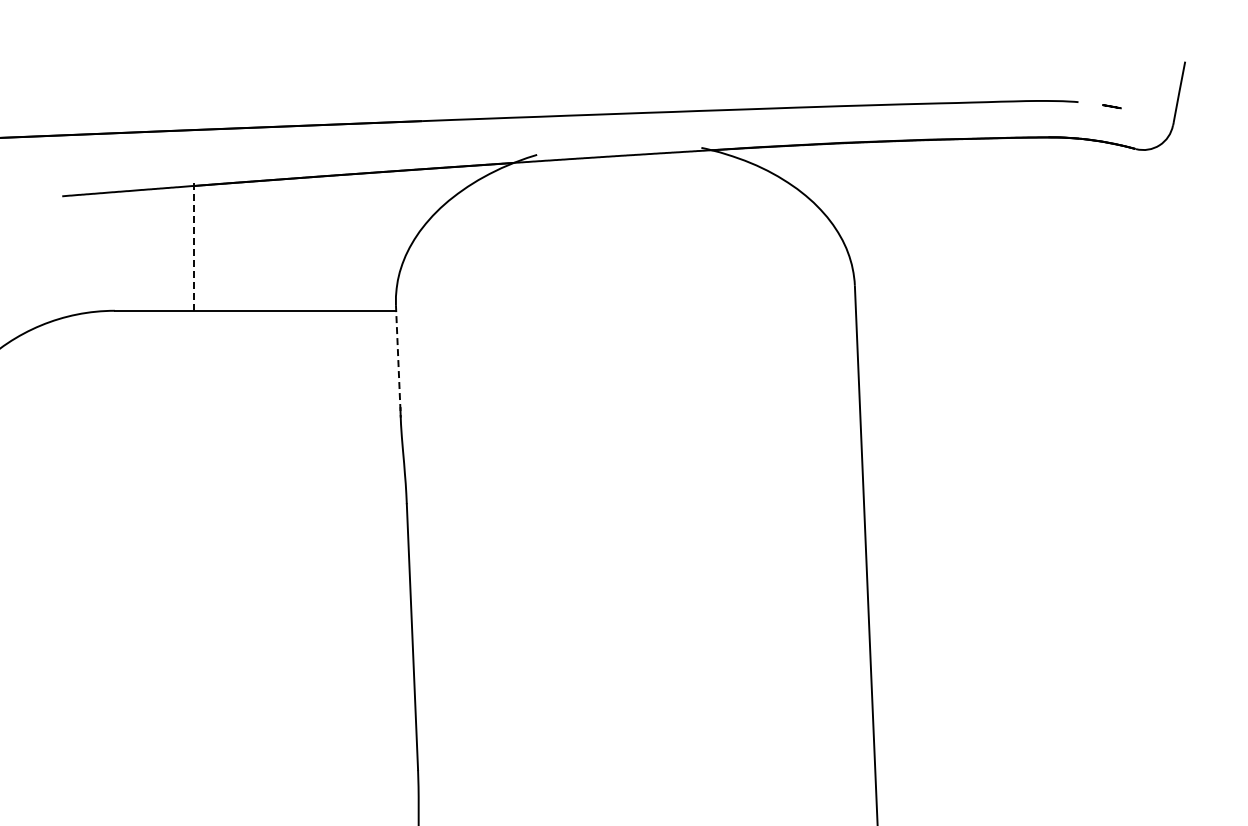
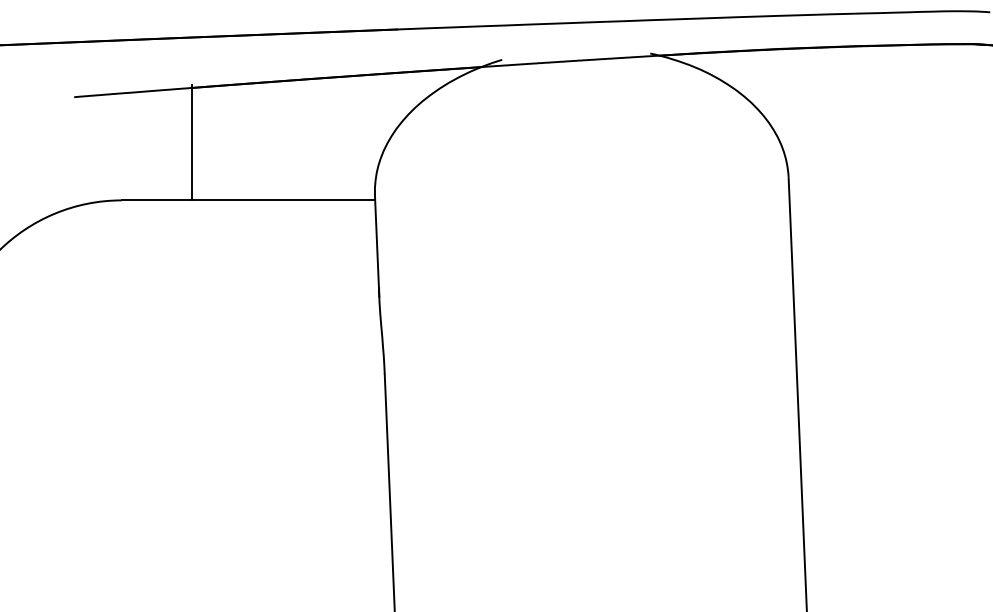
line: (193, 246) -> (192, 142), dashed -> solid
line: (398, 361) -> (377, 246), dashed -> solid

